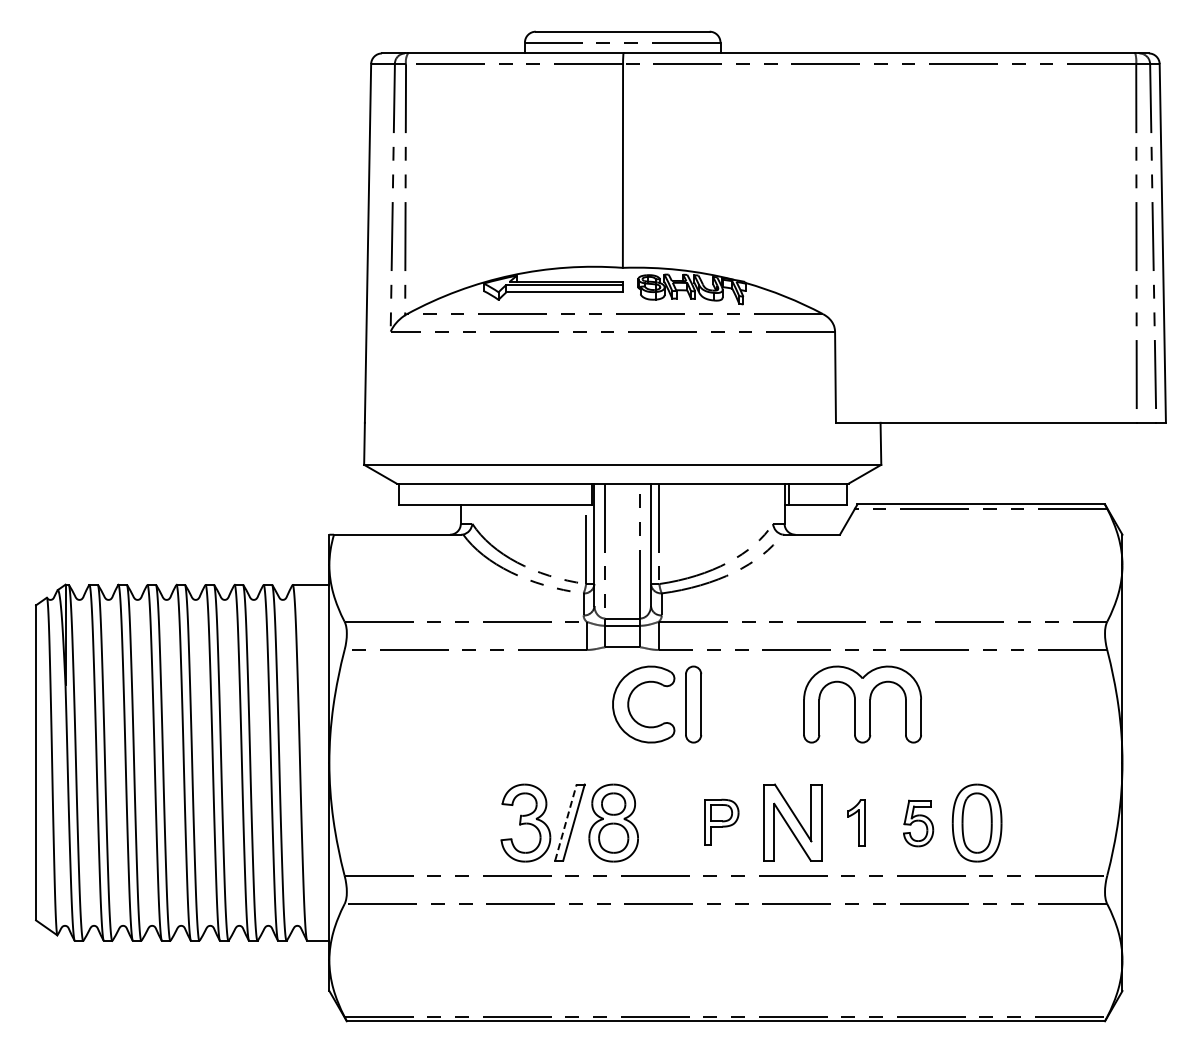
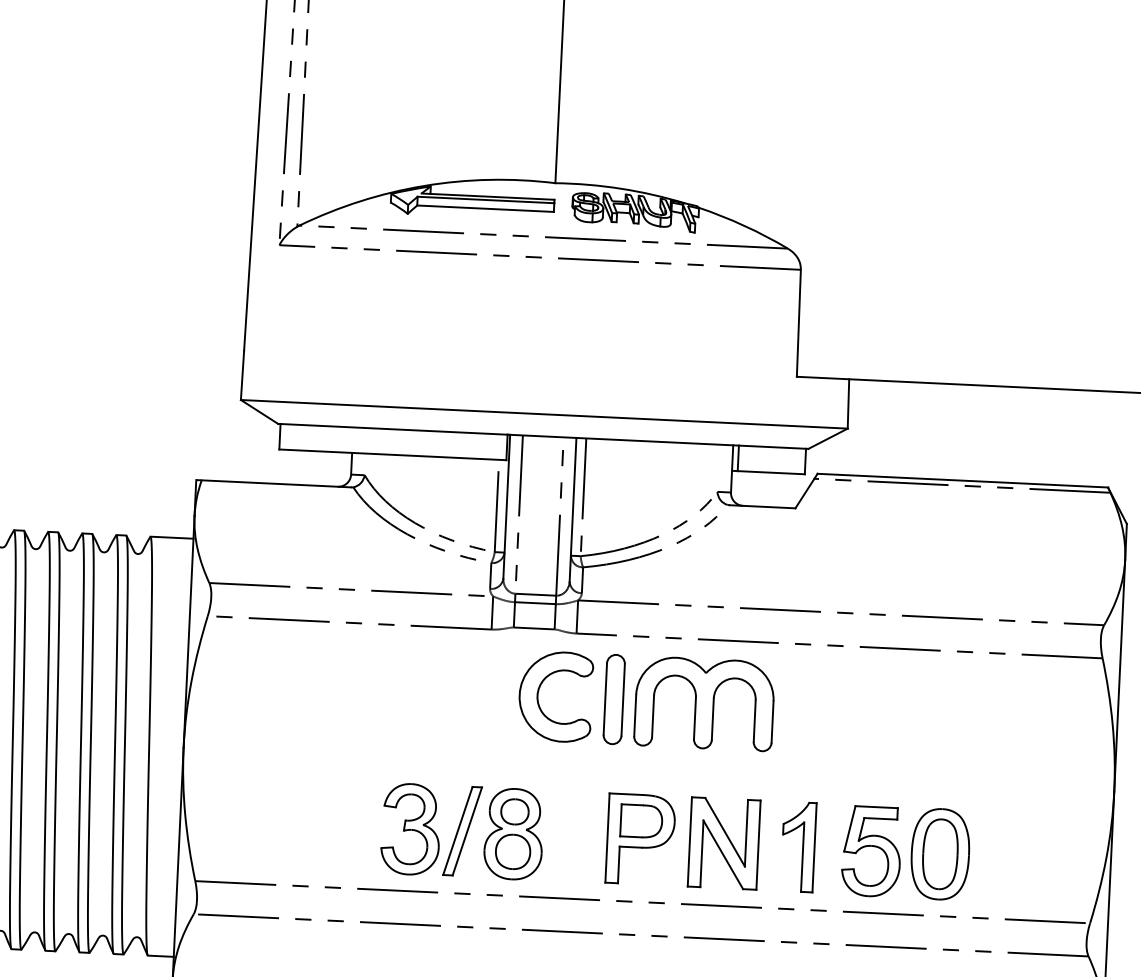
part: (862, 704) -> (704, 703), moved
line: (565, 822) -> (457, 830), dashed -> solid
part: (721, 822) -> (640, 839), size x1.67
part: (856, 822) -> (798, 846), size x1.67
part: (918, 823) -> (871, 851), size x1.67

